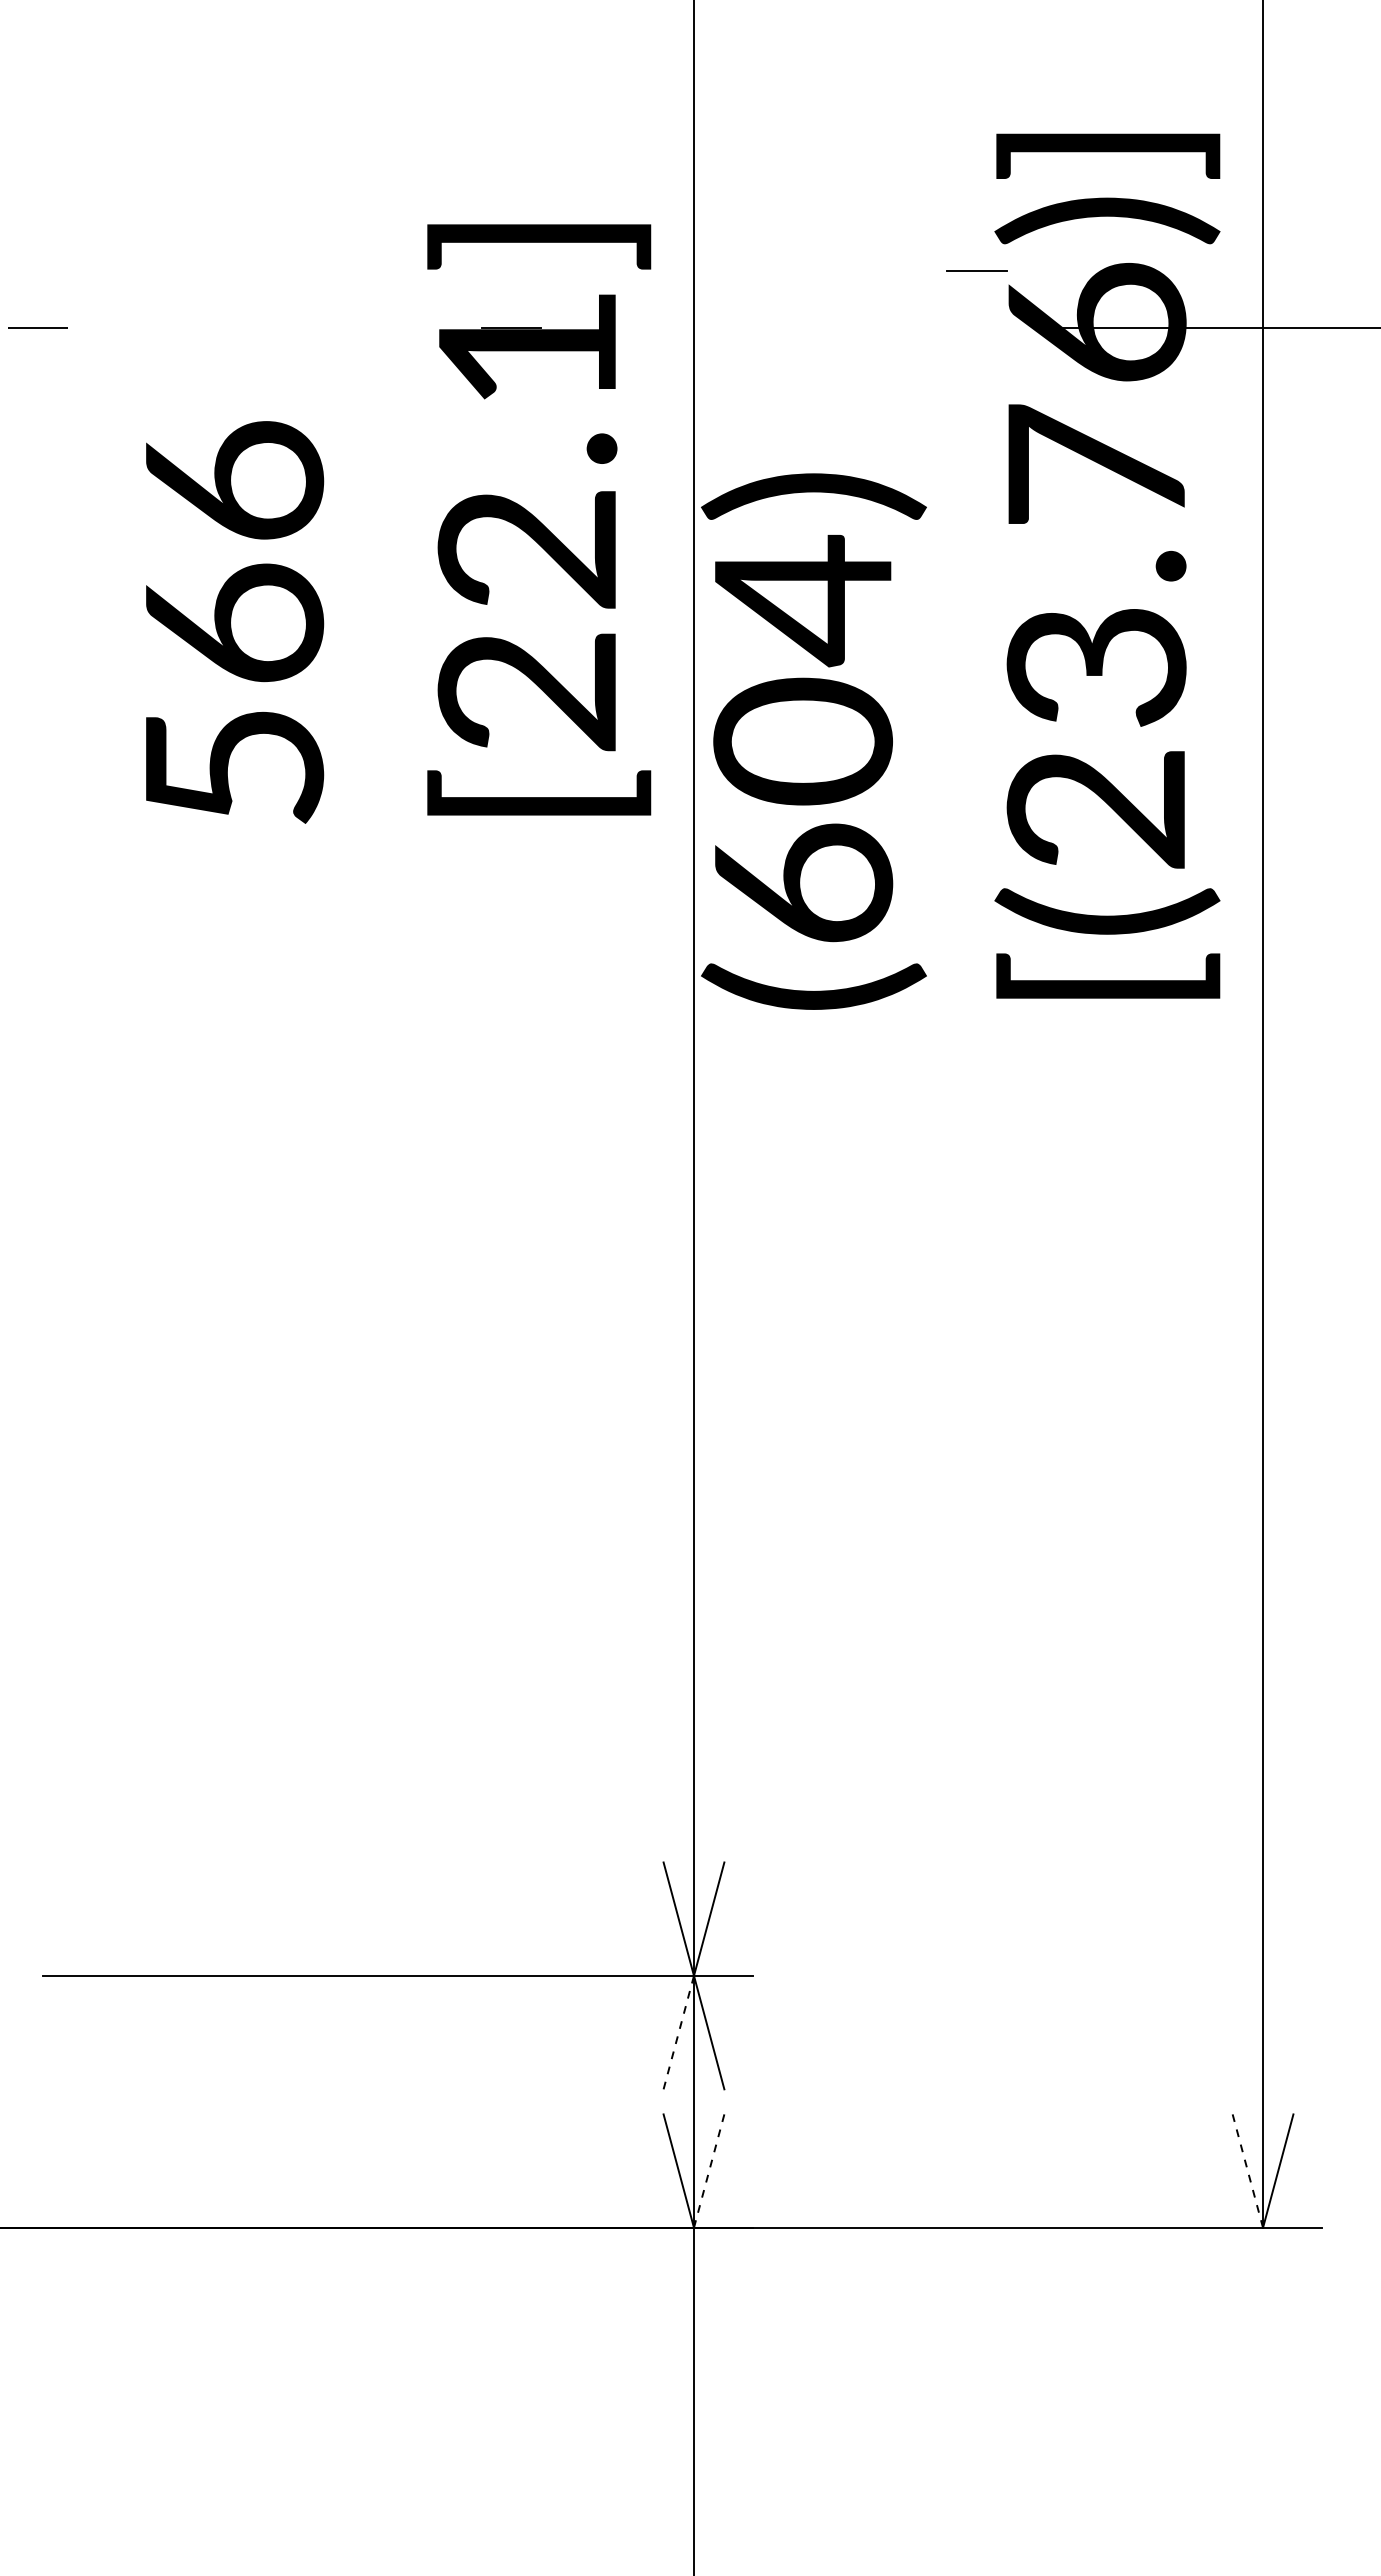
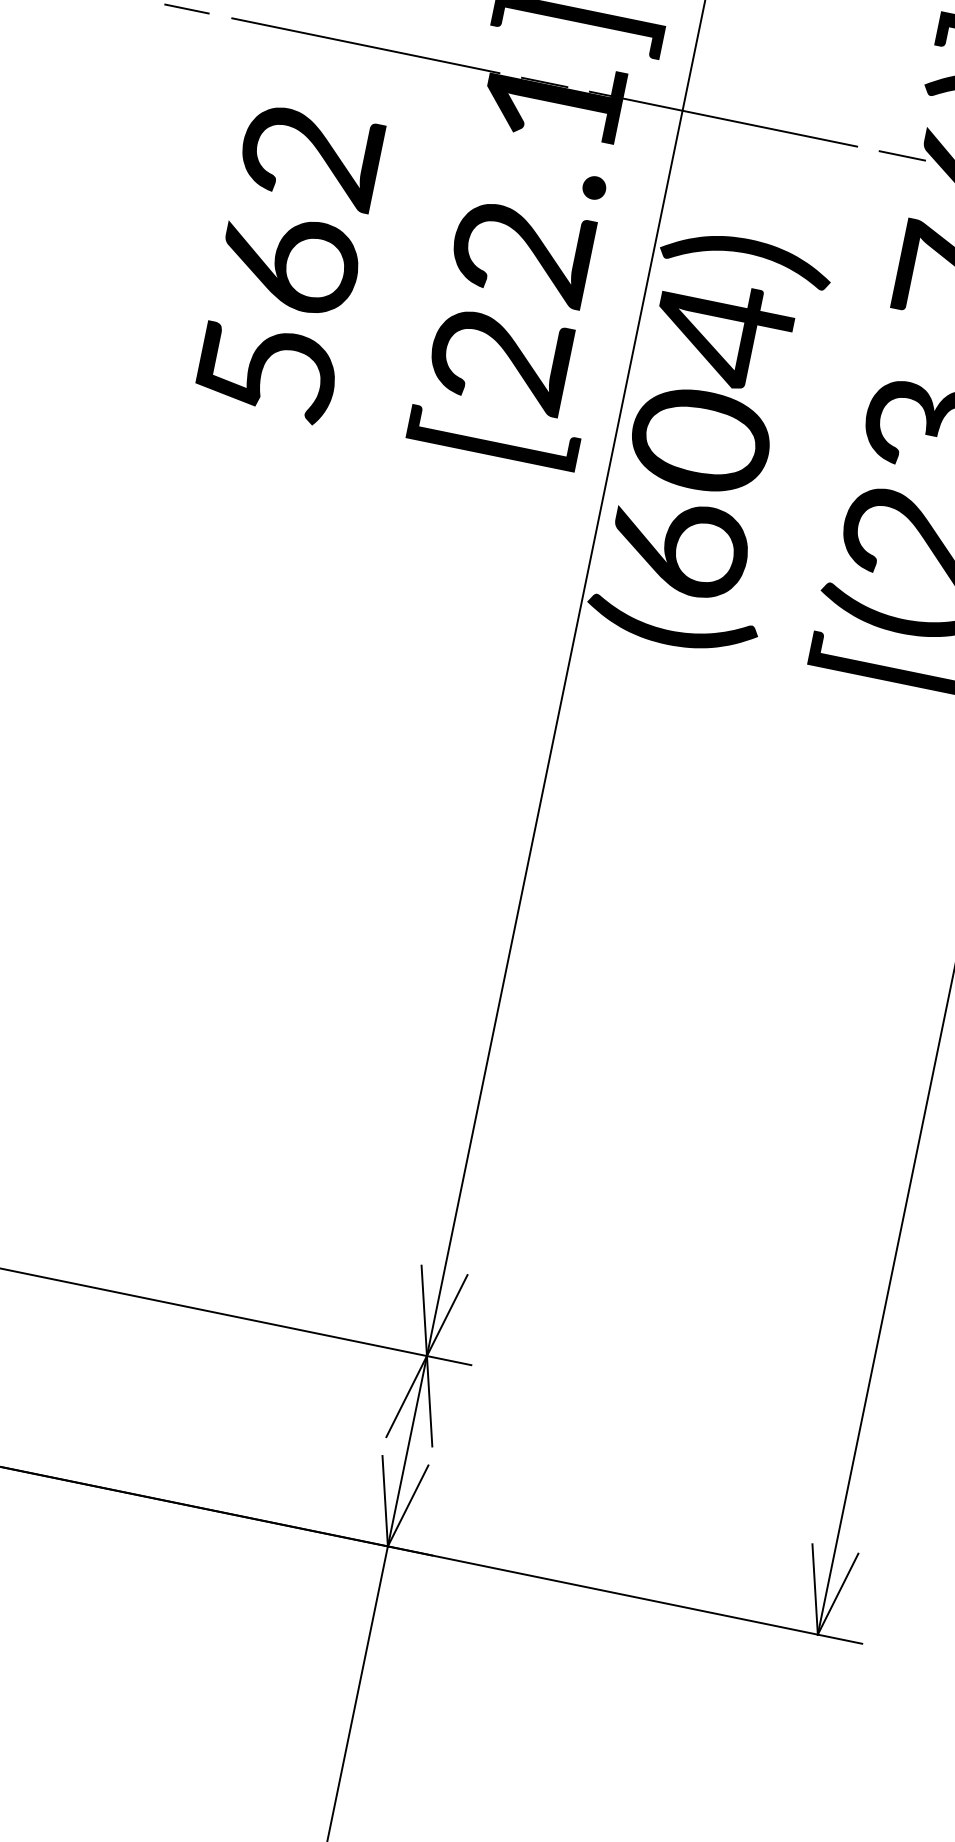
line: (976, 270) -> (902, 155), moved
line: (274, 327) -> (365, 45), added
line: (747, 327) -> (723, 118), added
text: (234, 481) -> (311, 155), 566 -> 562
line: (678, 2032) -> (406, 1396), dashed -> solid
line: (709, 2171) -> (408, 1506), dashed -> solid
line: (1247, 2171) -> (814, 1589), dashed -> solid

